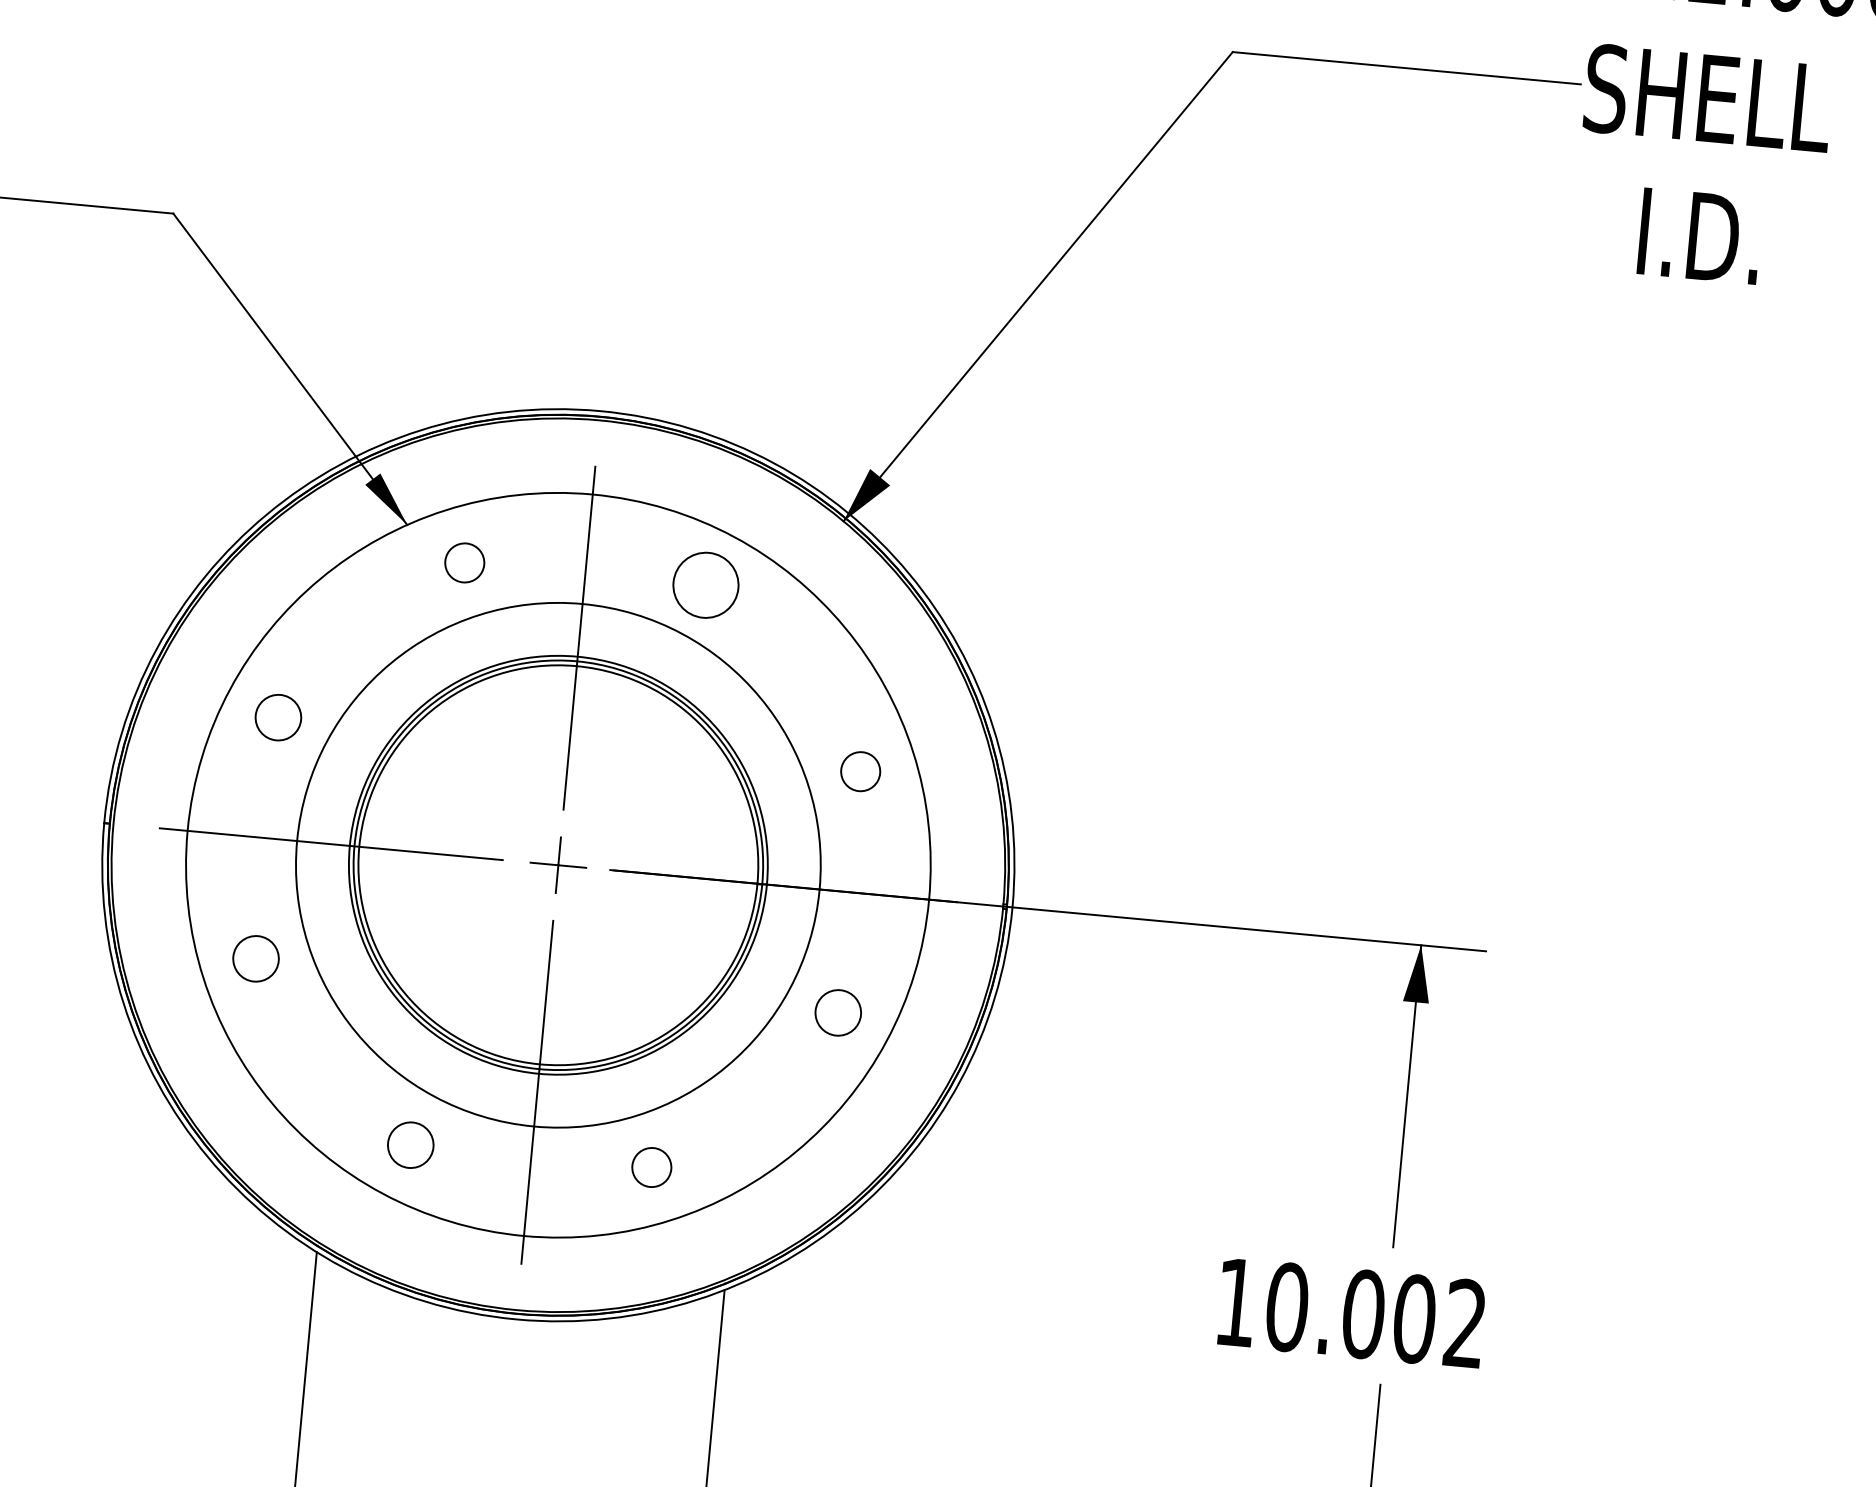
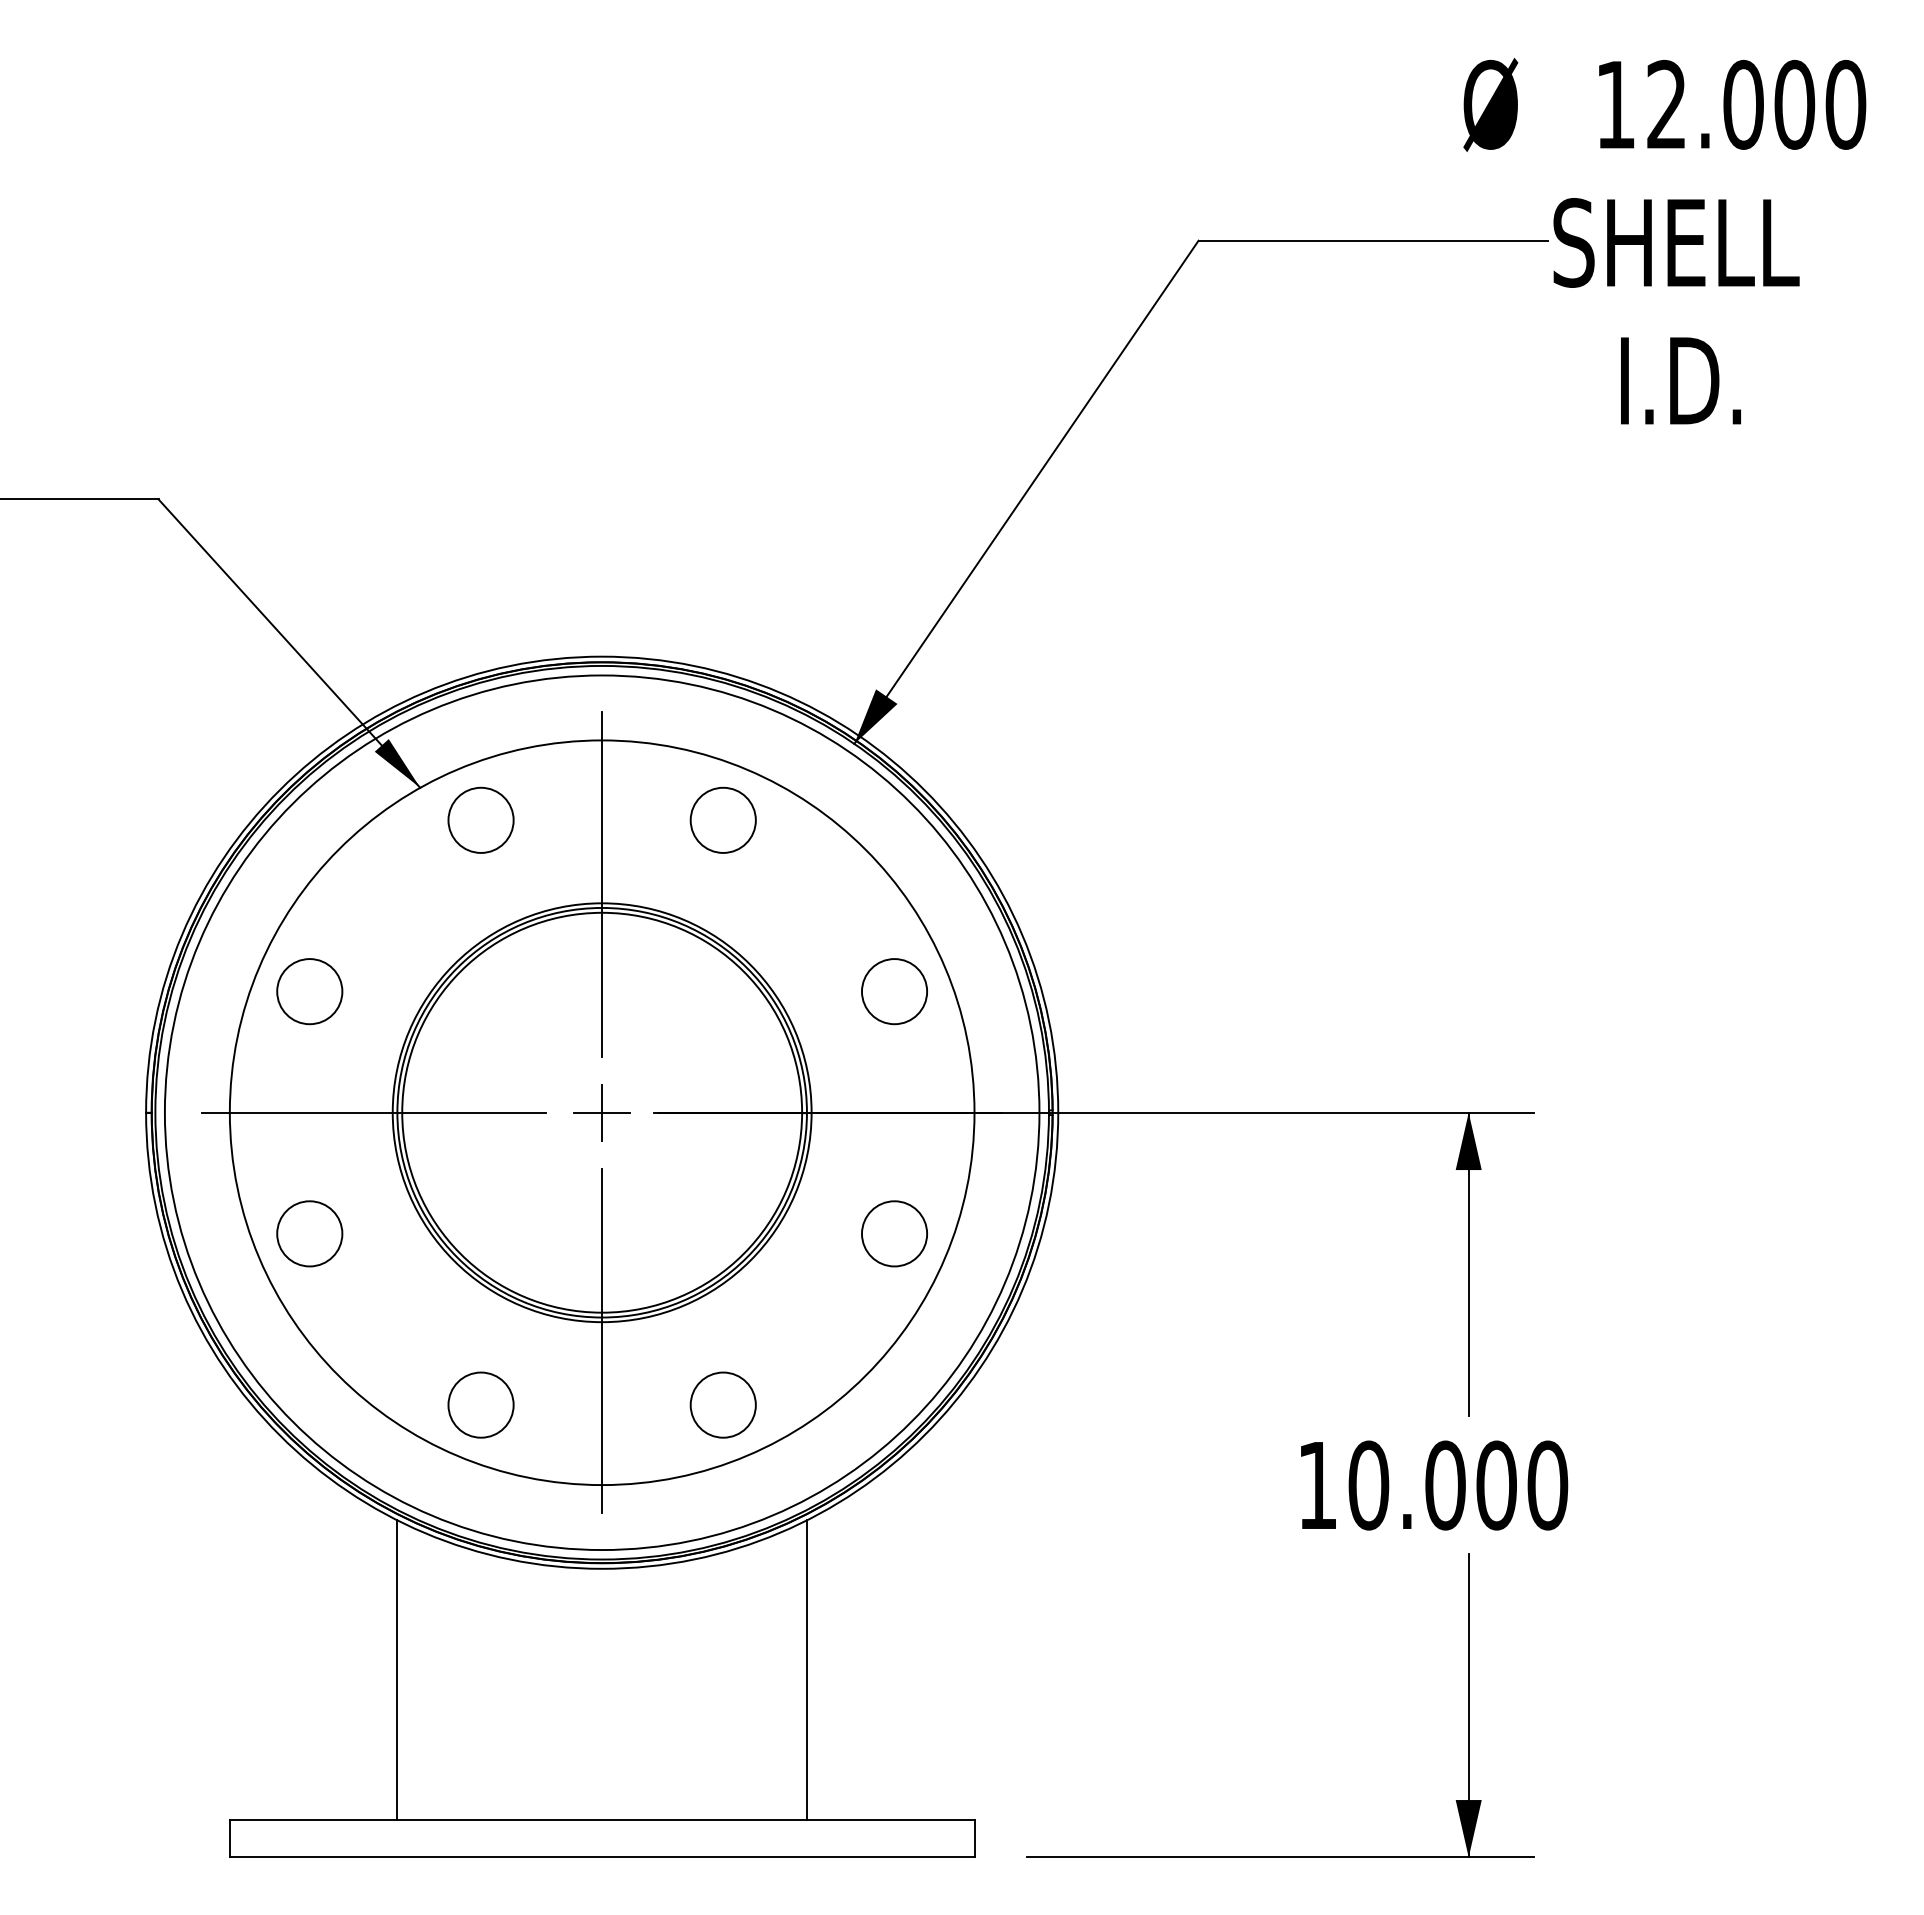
circle: (464, 562) -> (480, 819), size x1.67
circle: (278, 717) -> (309, 991), size x1.43
circle: (860, 771) -> (894, 991), size x1.67
circle: (557, 864) -> (601, 1112), size x1.67
circle: (255, 958) -> (309, 1233), size x1.43
circle: (838, 1012) -> (894, 1233), size x1.43
circle: (410, 1144) -> (480, 1404), size x1.43
circle: (651, 1166) -> (722, 1404), size x1.67
text: (1465, 1323) -> (1547, 1485), 10.002 -> 10.000

